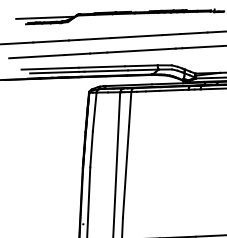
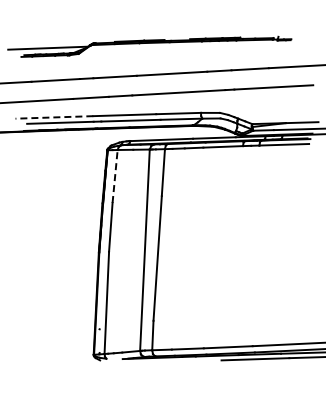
line: (50, 68) -> (54, 117), solid -> dashed
line: (95, 112) -> (115, 176), solid -> dashed

